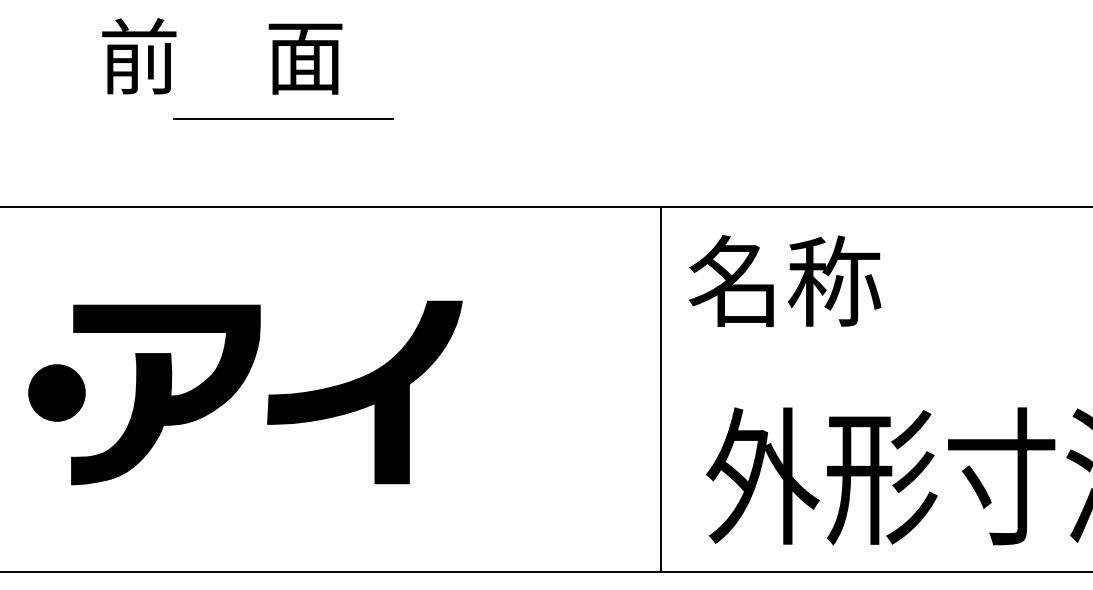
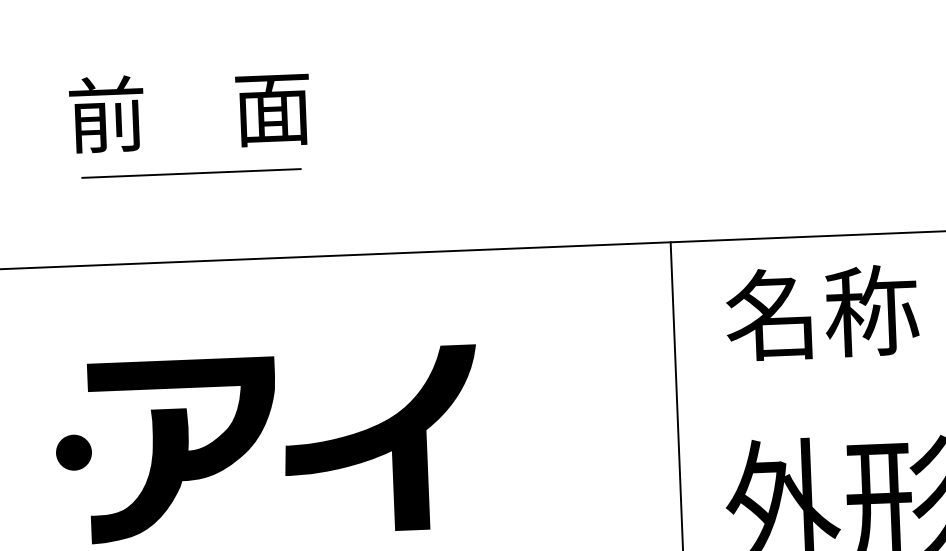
text: (222, 56) -> (190, 111), moved
line: (283, 118) -> (191, 173), moved
text: (785, 281) -> (822, 313), moved
part: (56, 392) -> (73, 452), size x0.62

